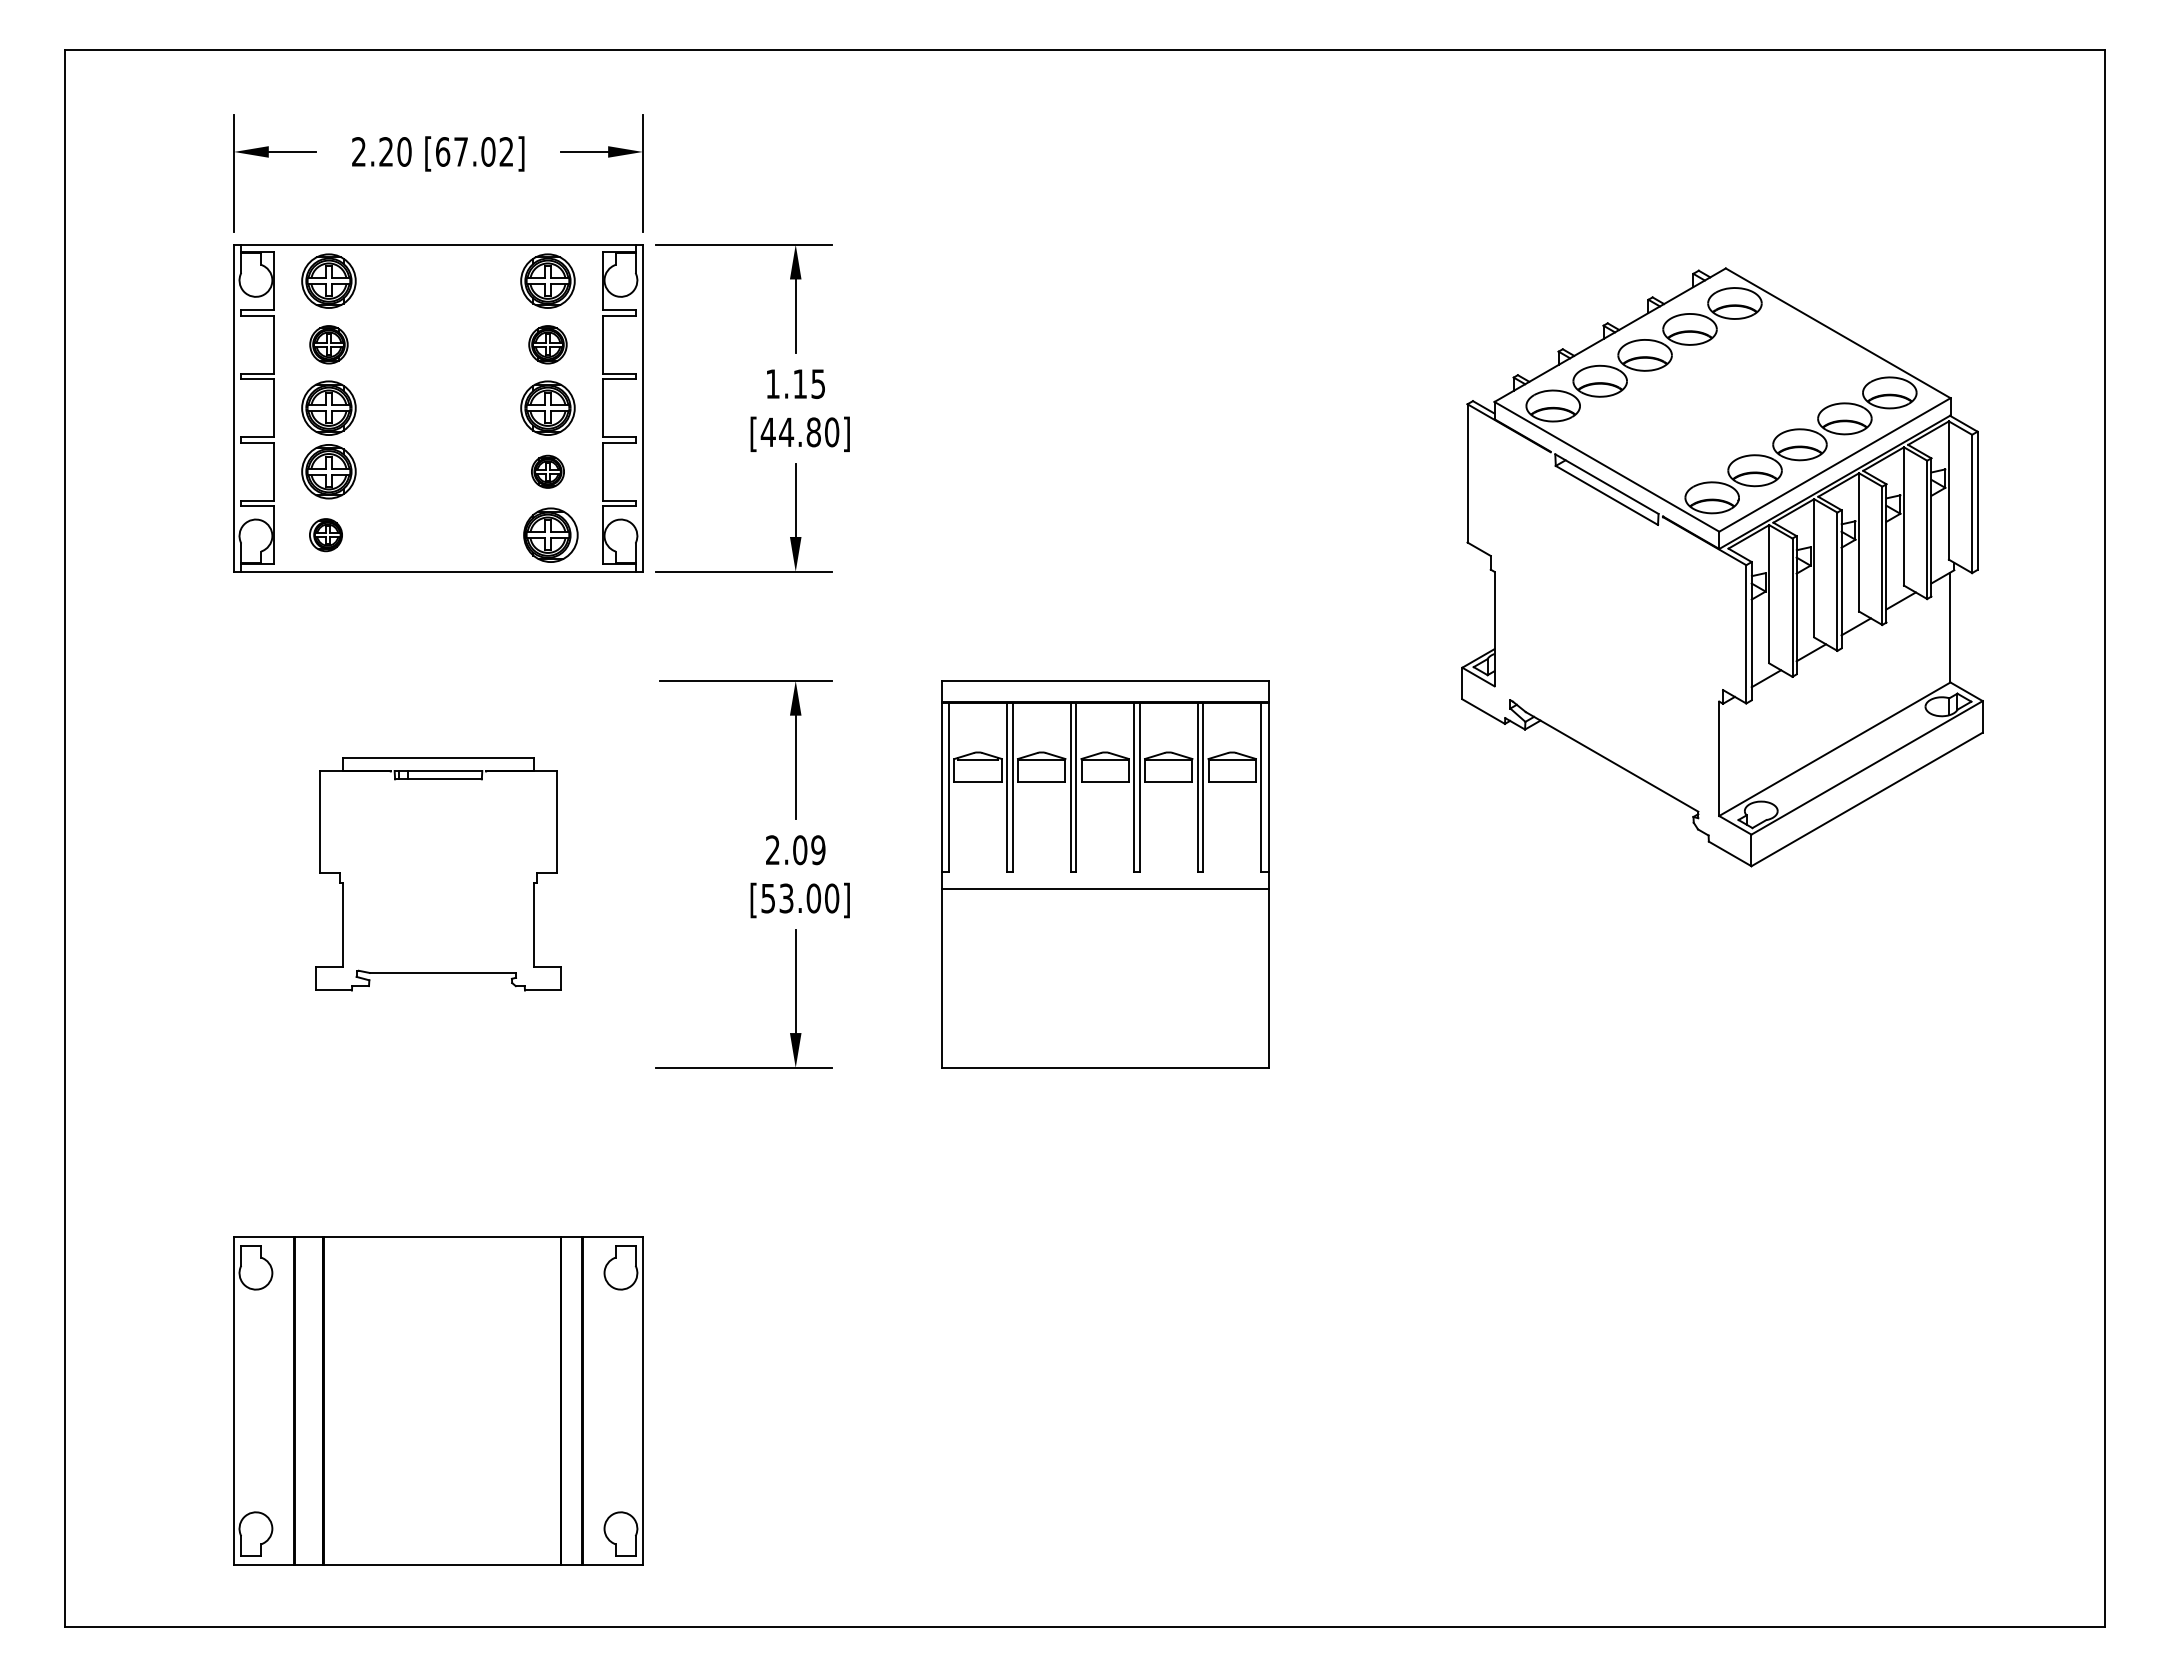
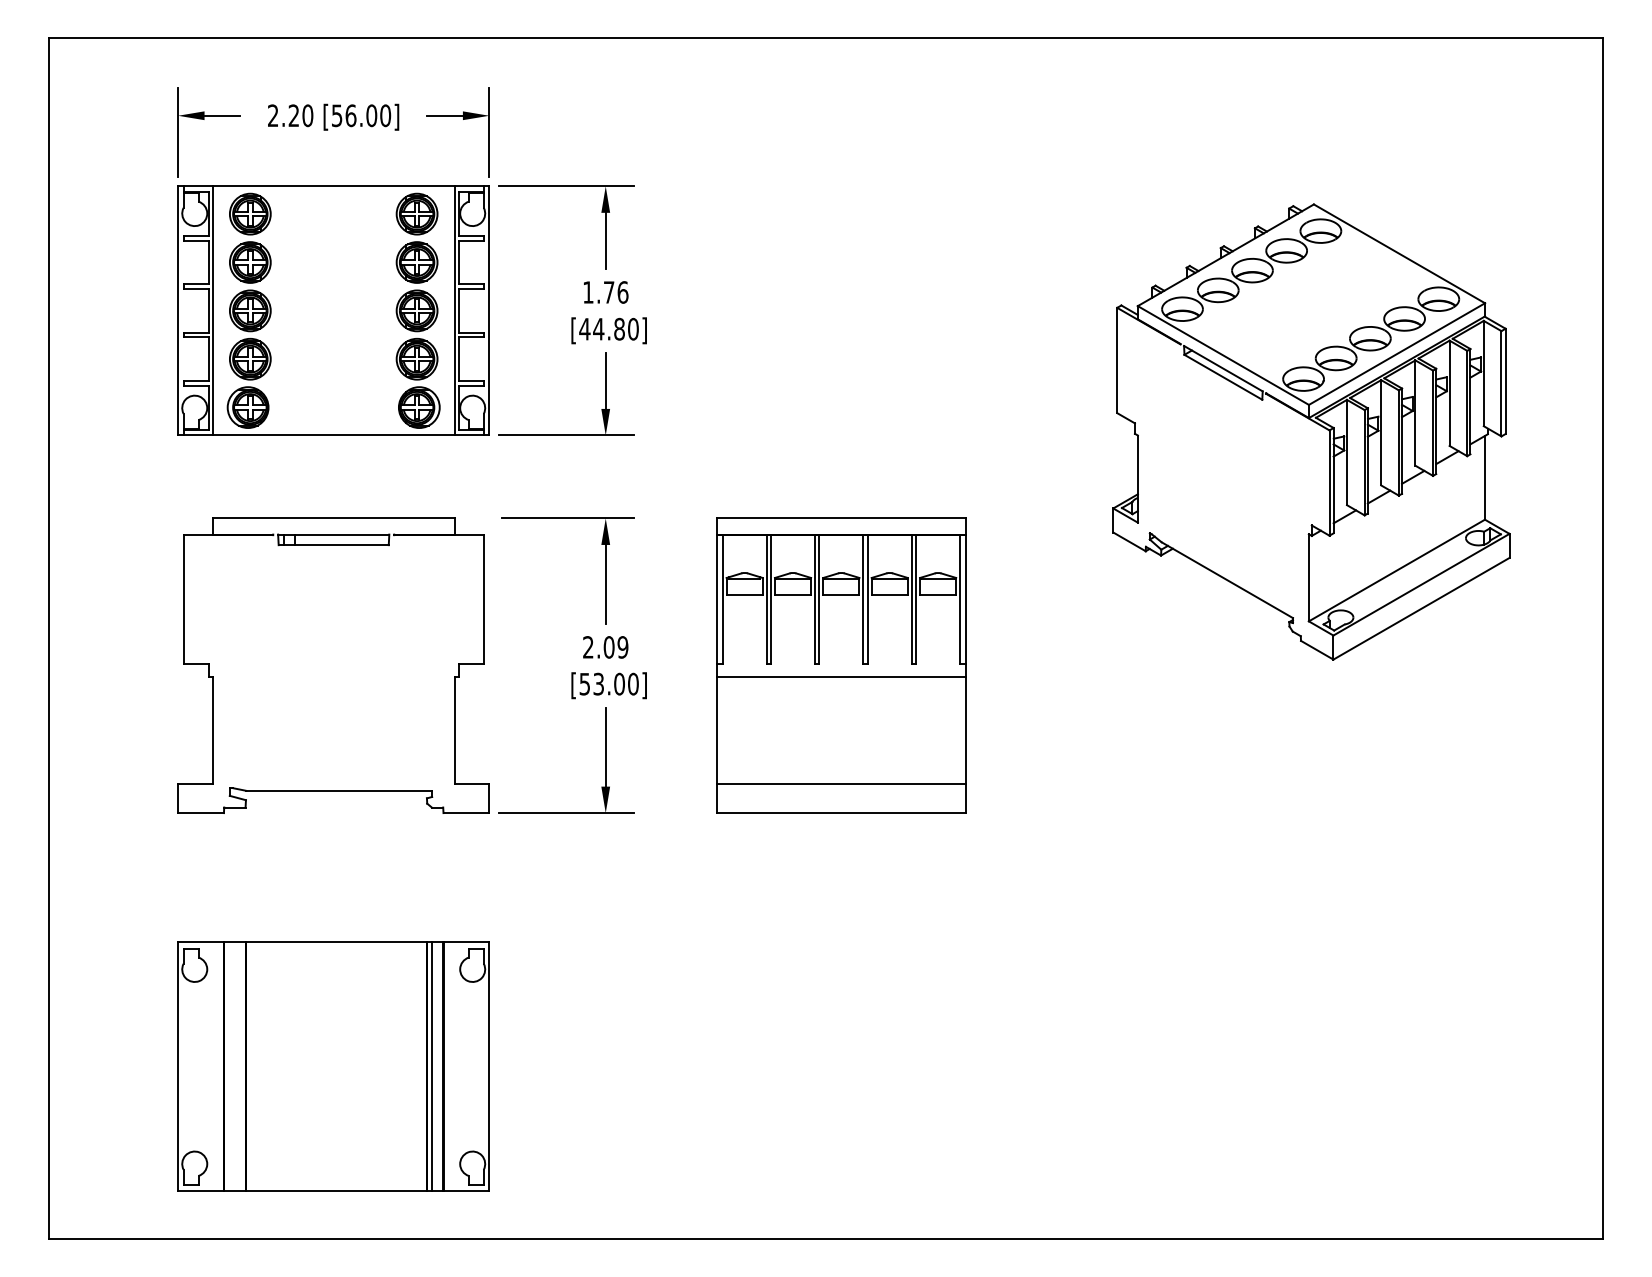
text: (474, 151) -> (361, 115), [67.02] -> [56.00]
part: (328, 344) -> (250, 262), size x1.43
part: (547, 344) -> (416, 262), size x1.43
text: (809, 383) -> (616, 292), 1.15 -> 1.76
line: (279, 407) -> (212, 310), added
line: (597, 407) -> (454, 310), added
part: (547, 471) -> (416, 359), size x1.67
part: (325, 534) -> (247, 407), size x1.67
part: (438, 874) -> (333, 665), size x1.67
line: (1104, 1029) -> (840, 783), added
line: (567, 1400) -> (431, 1066), added

